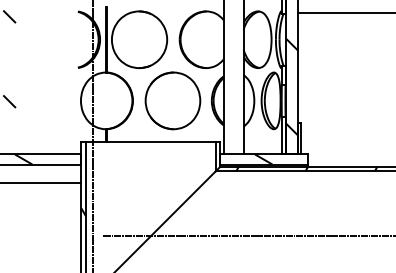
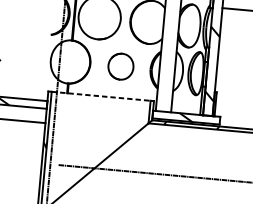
part: (172, 100) -> (120, 66), size x0.6
line: (150, 141) -> (101, 96), solid -> dashed

